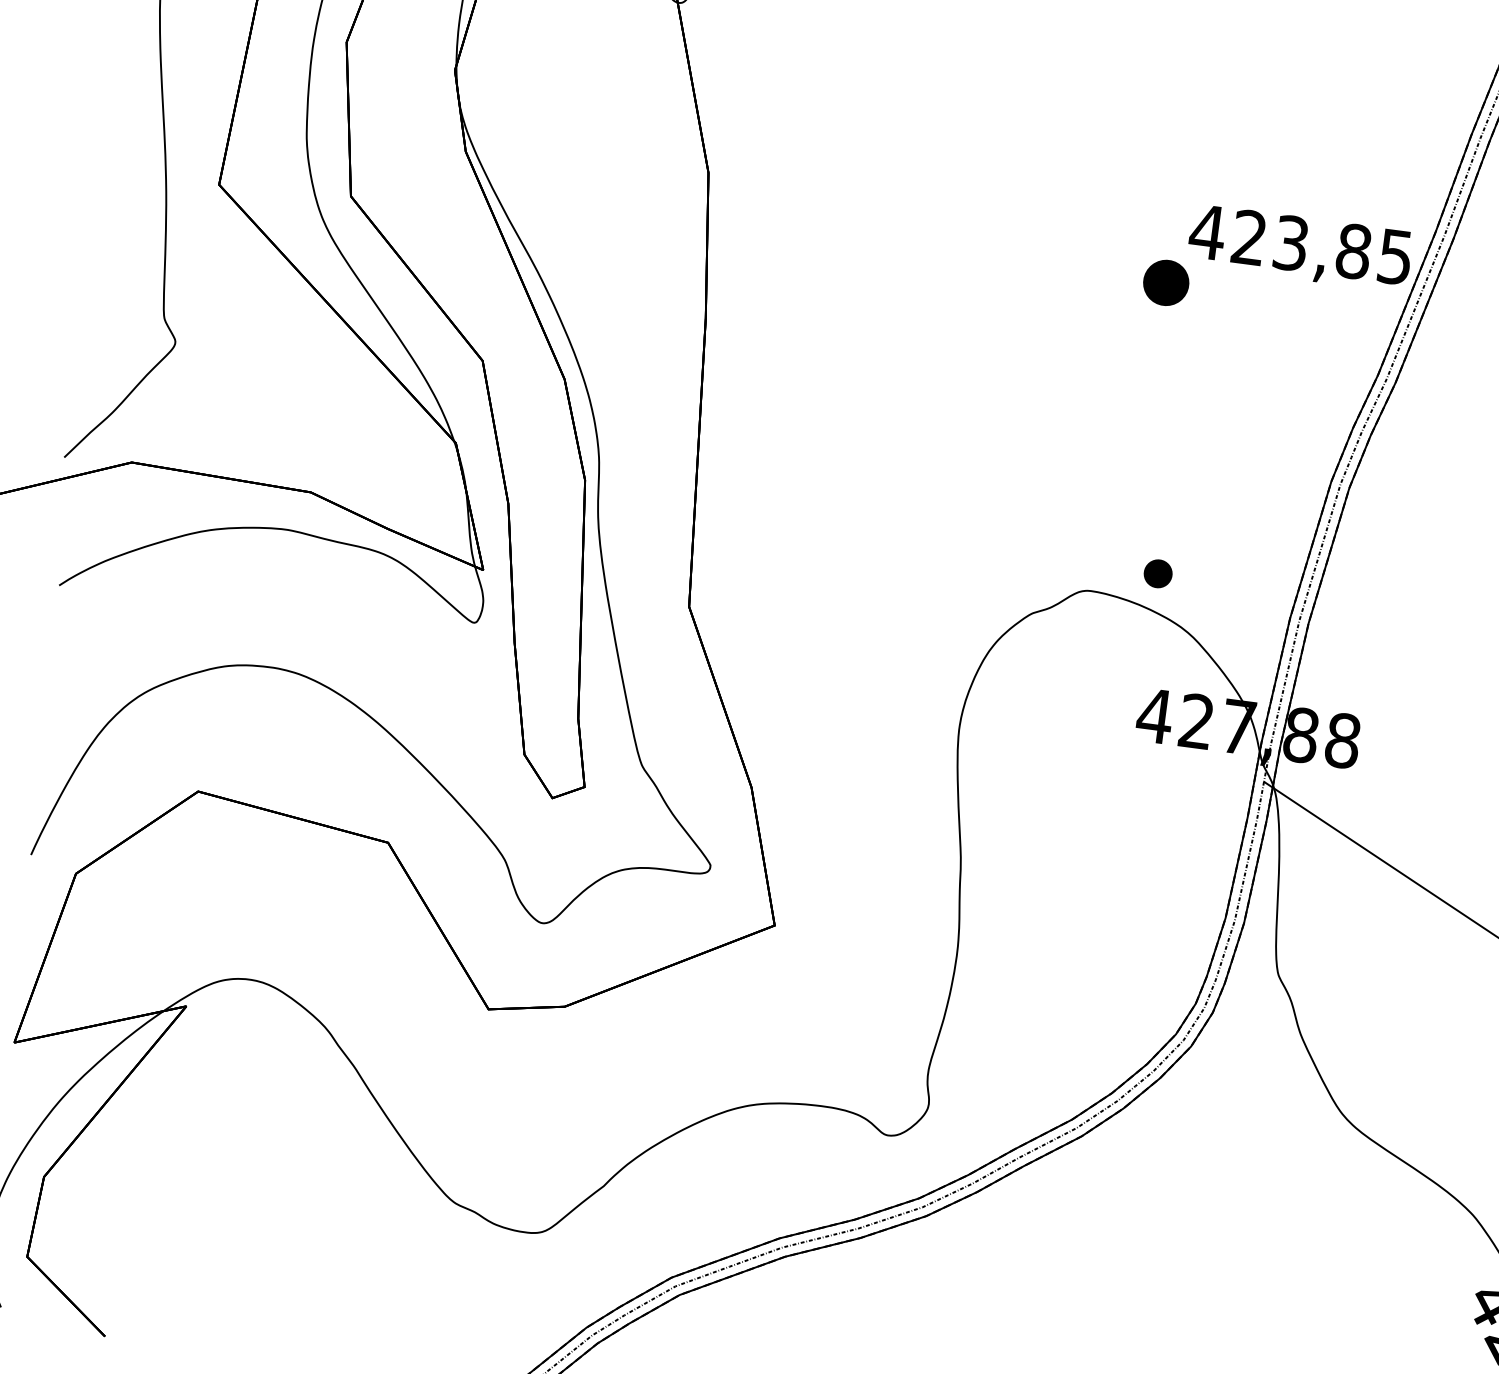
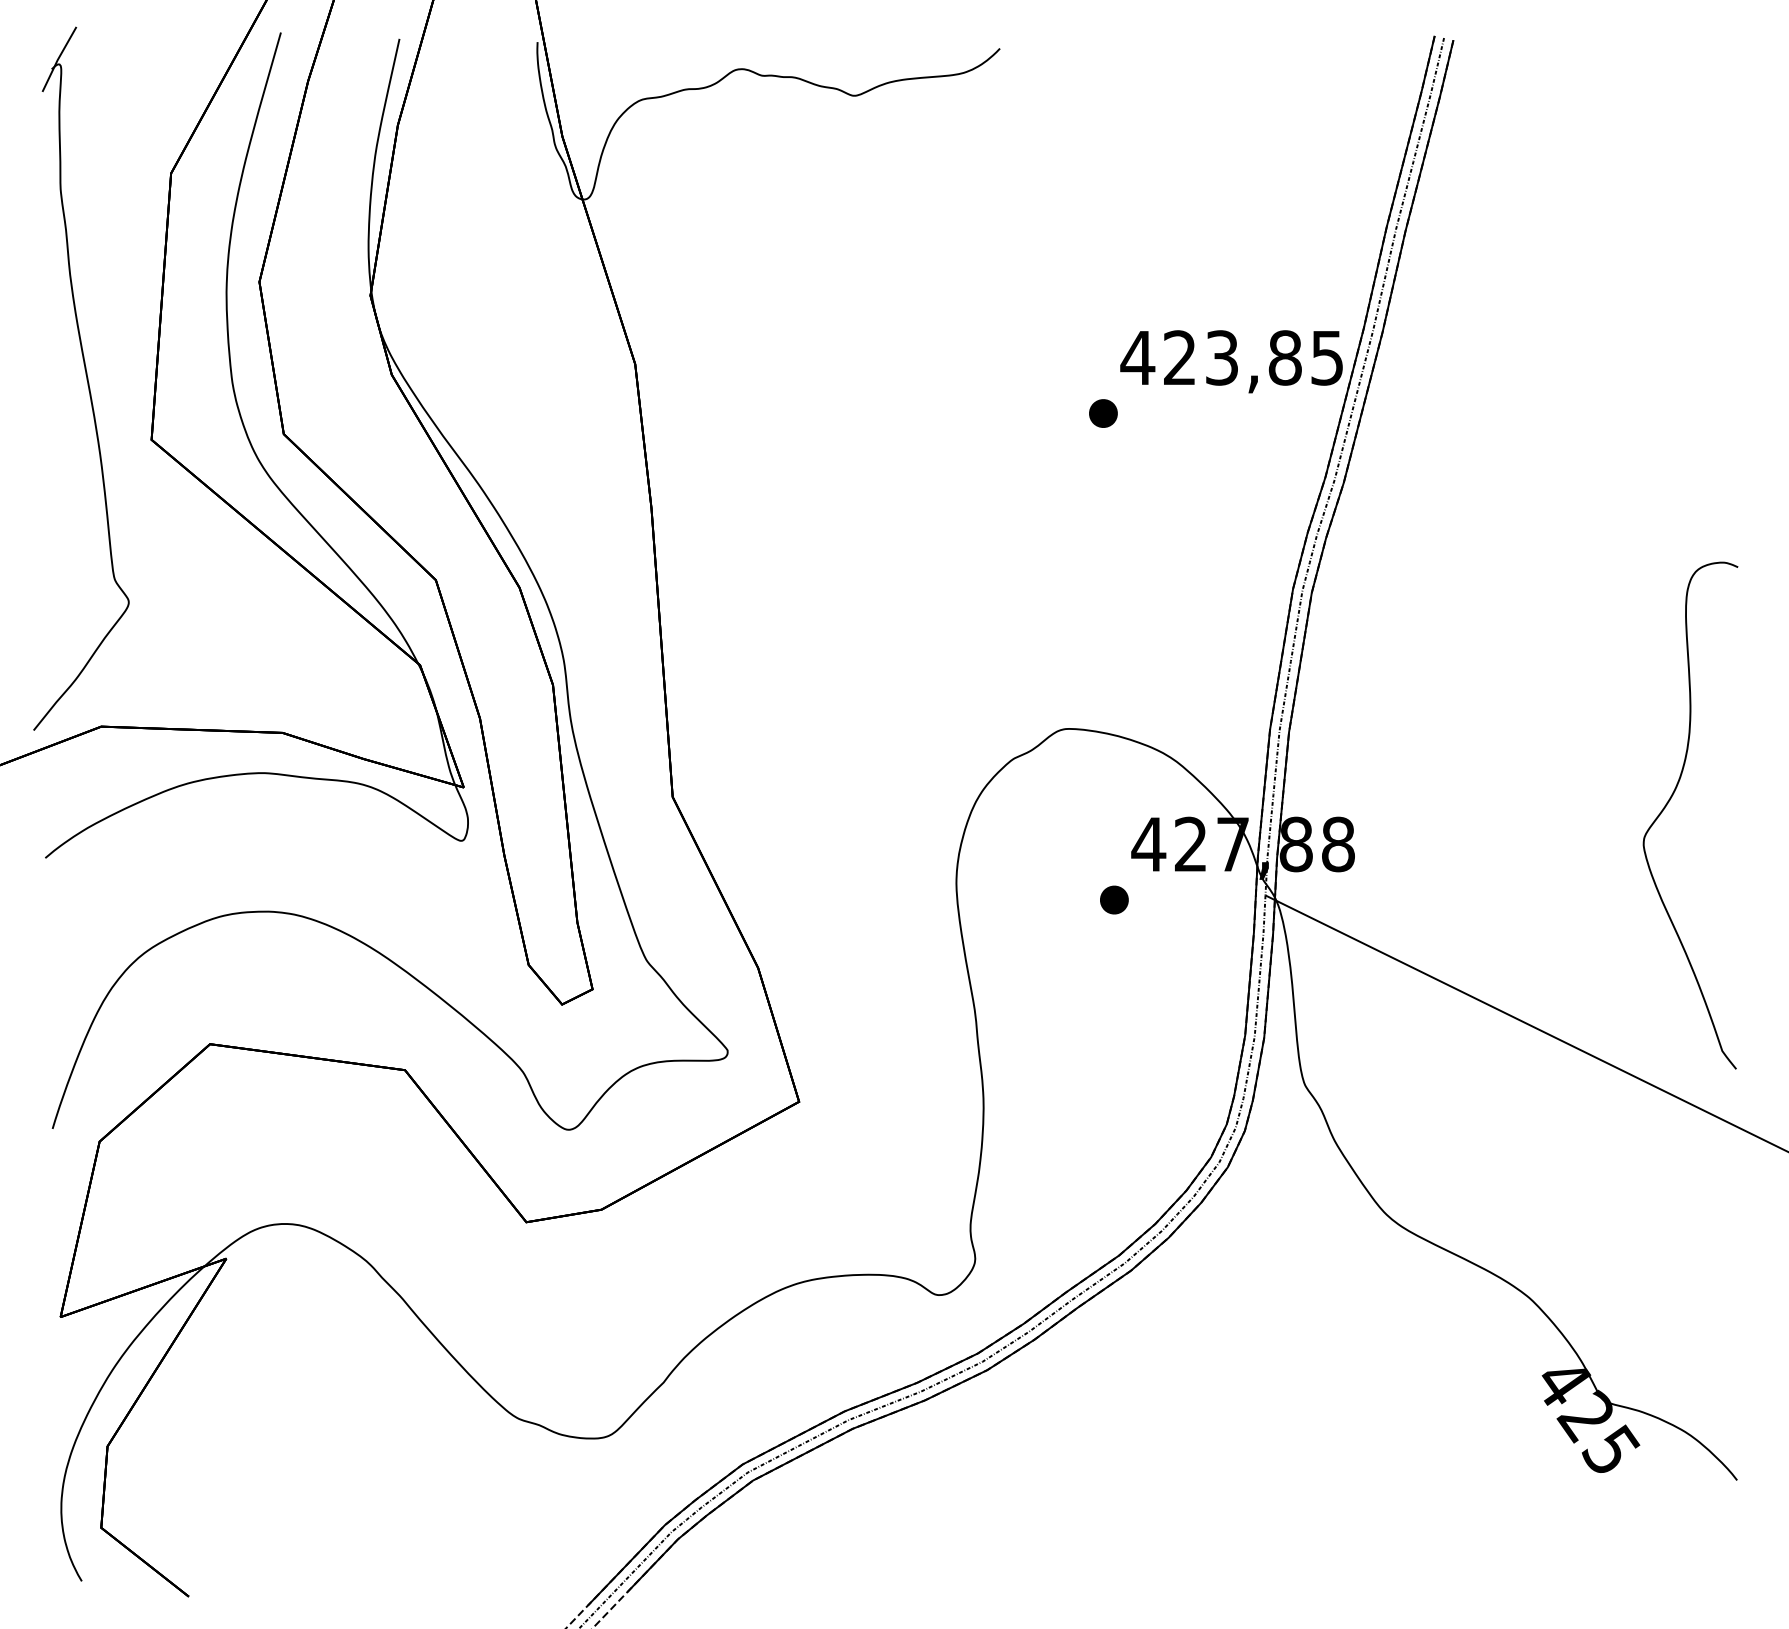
part: (1166, 282) -> (1103, 413), size x0.62
part: (1158, 573) -> (1114, 899), moved

